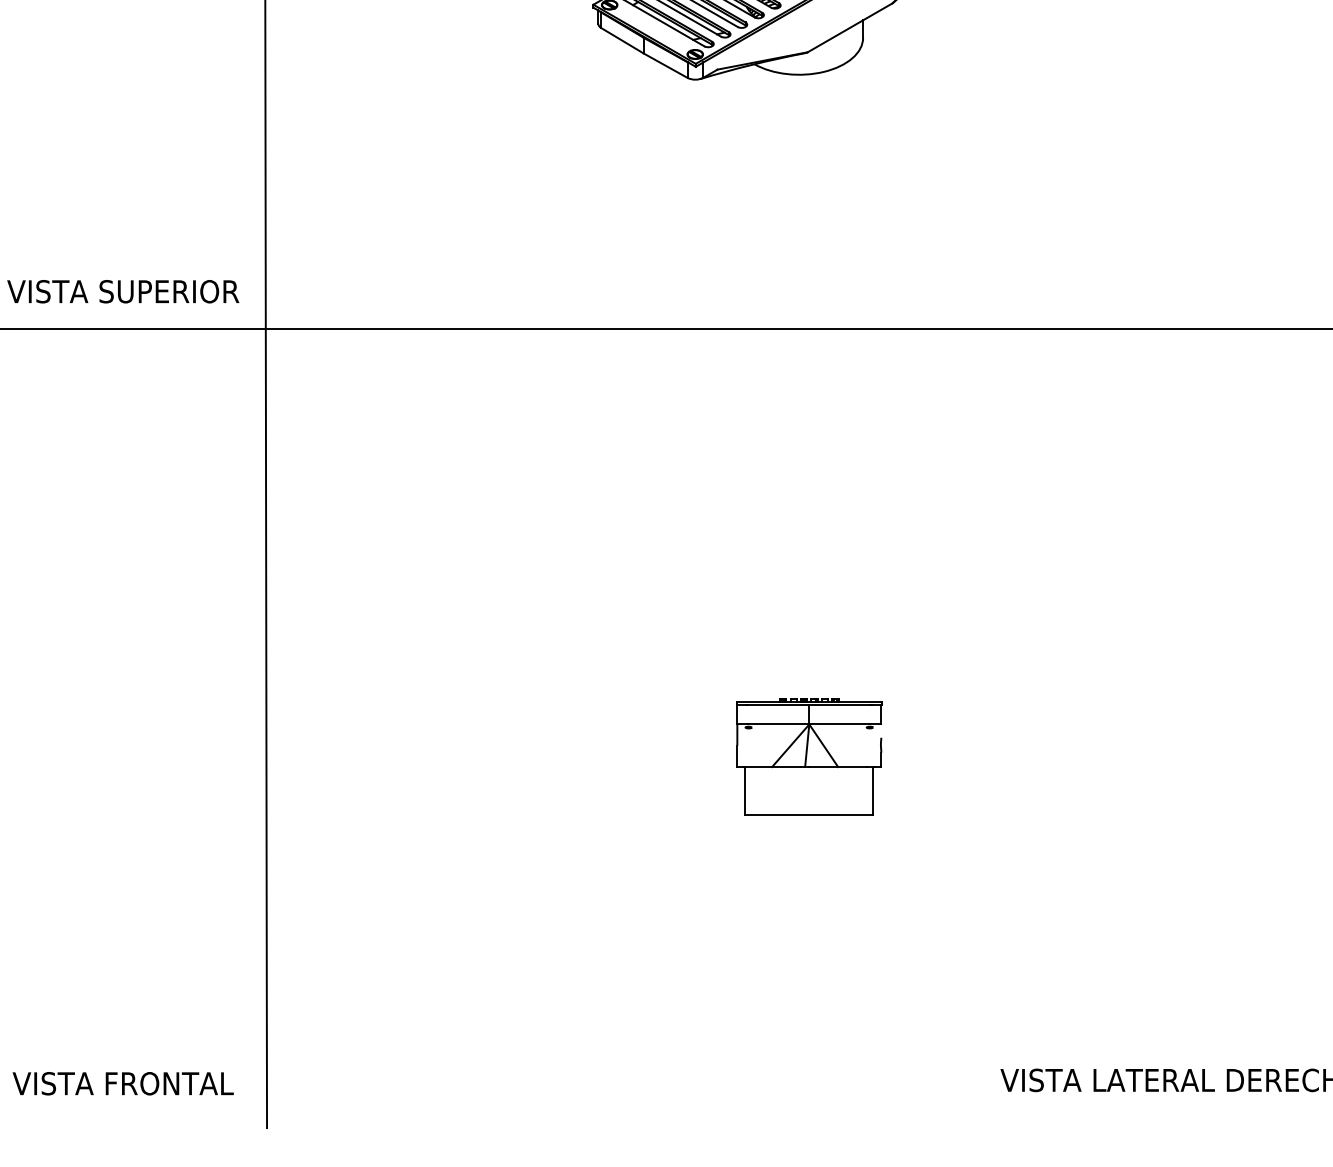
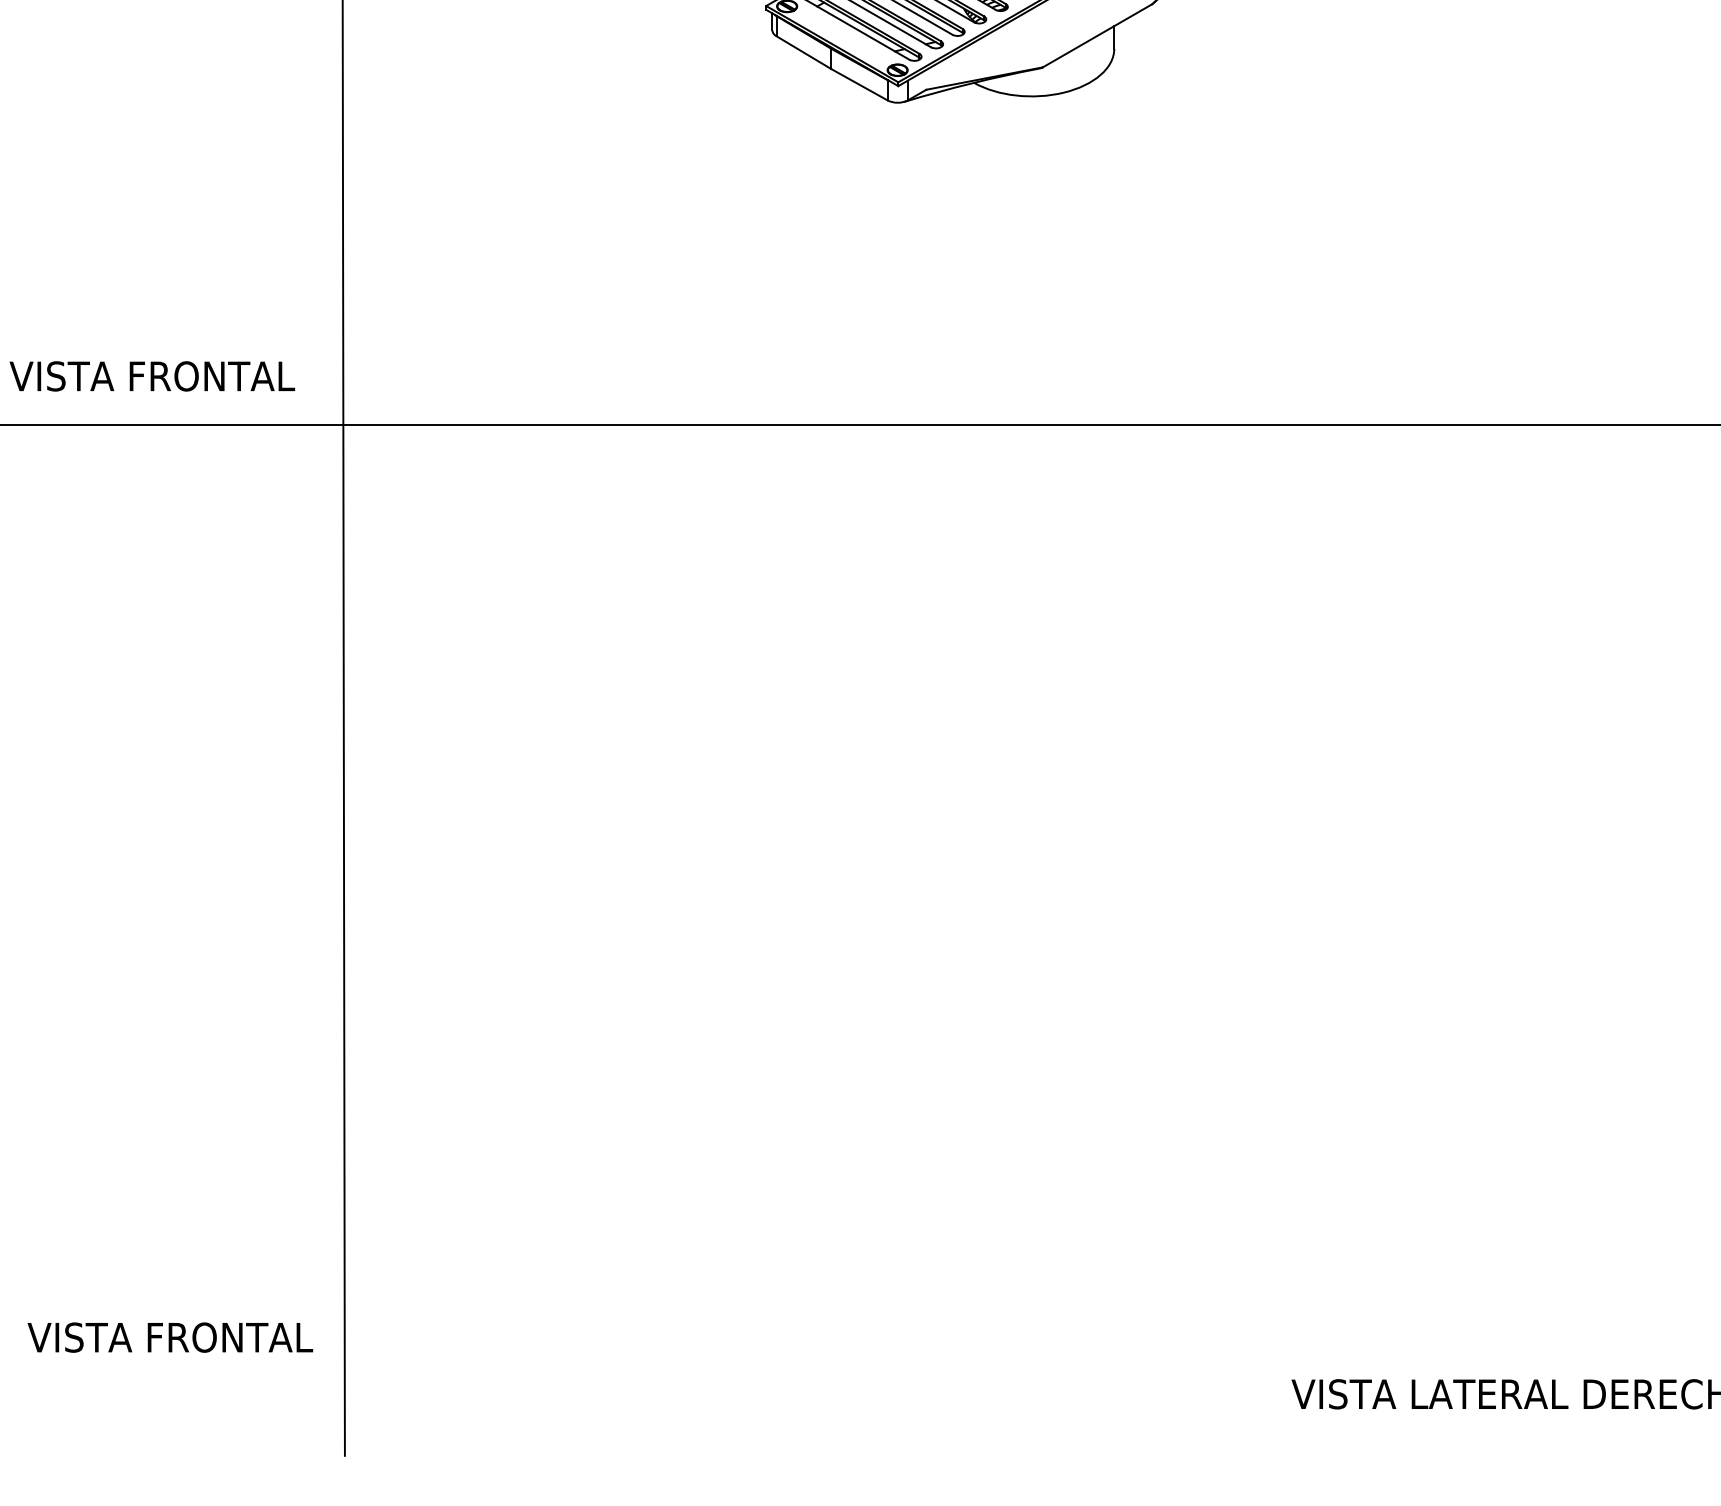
text: (169, 291) -> (218, 376), VISTA SUPERIOR -> VISTA FRONTAL
part: (809, 757) -> (1044, 977), removed
text: (123, 1083) -> (170, 1337), moved

